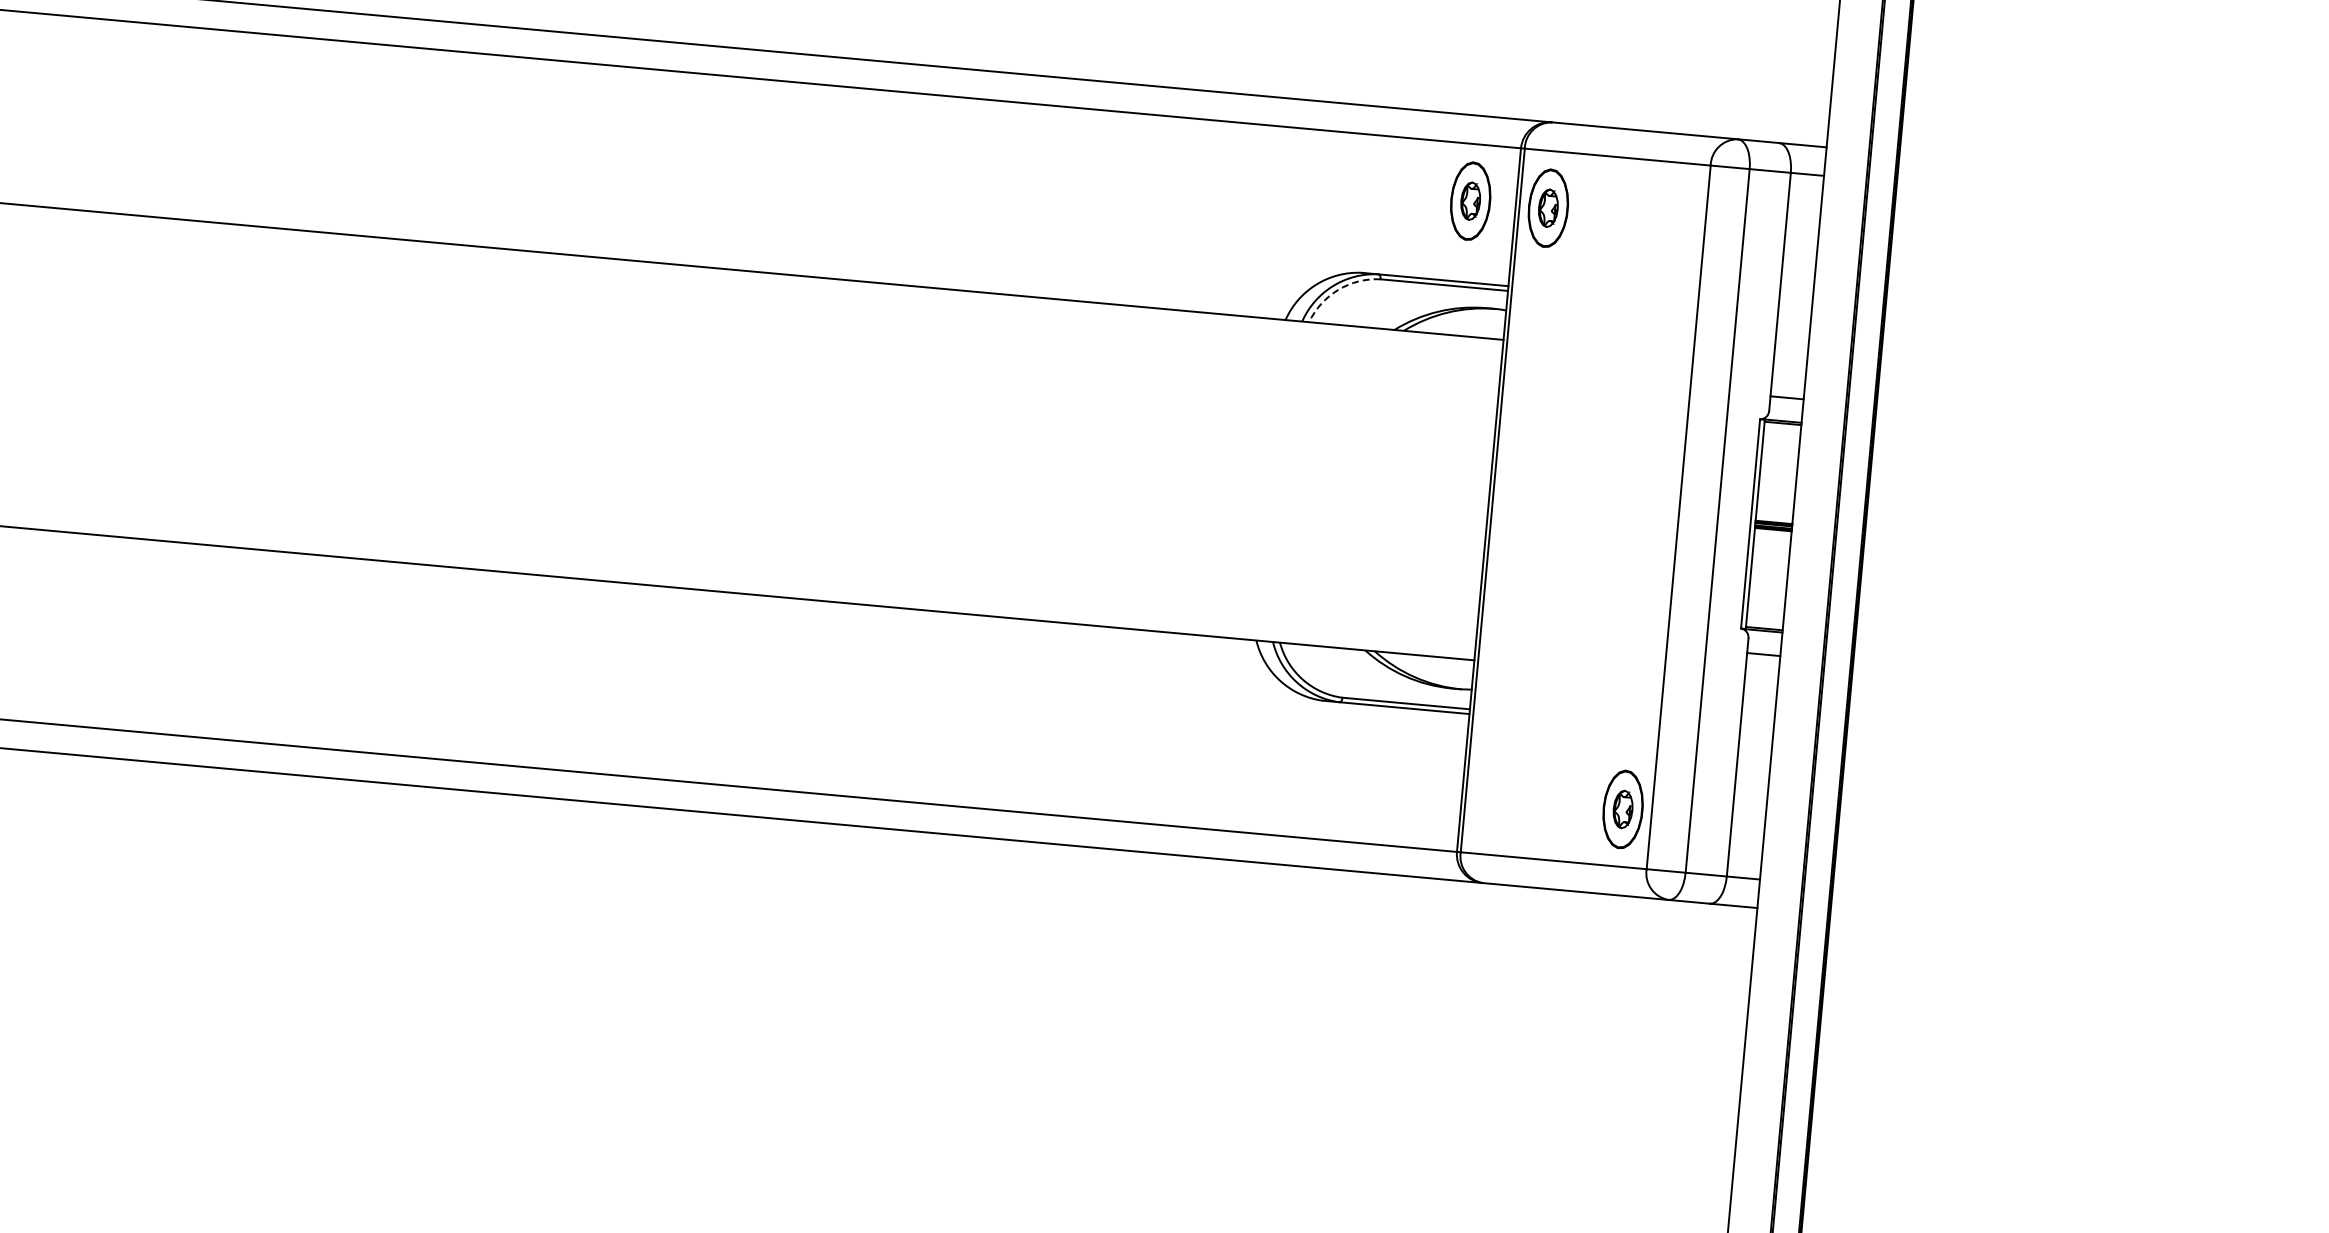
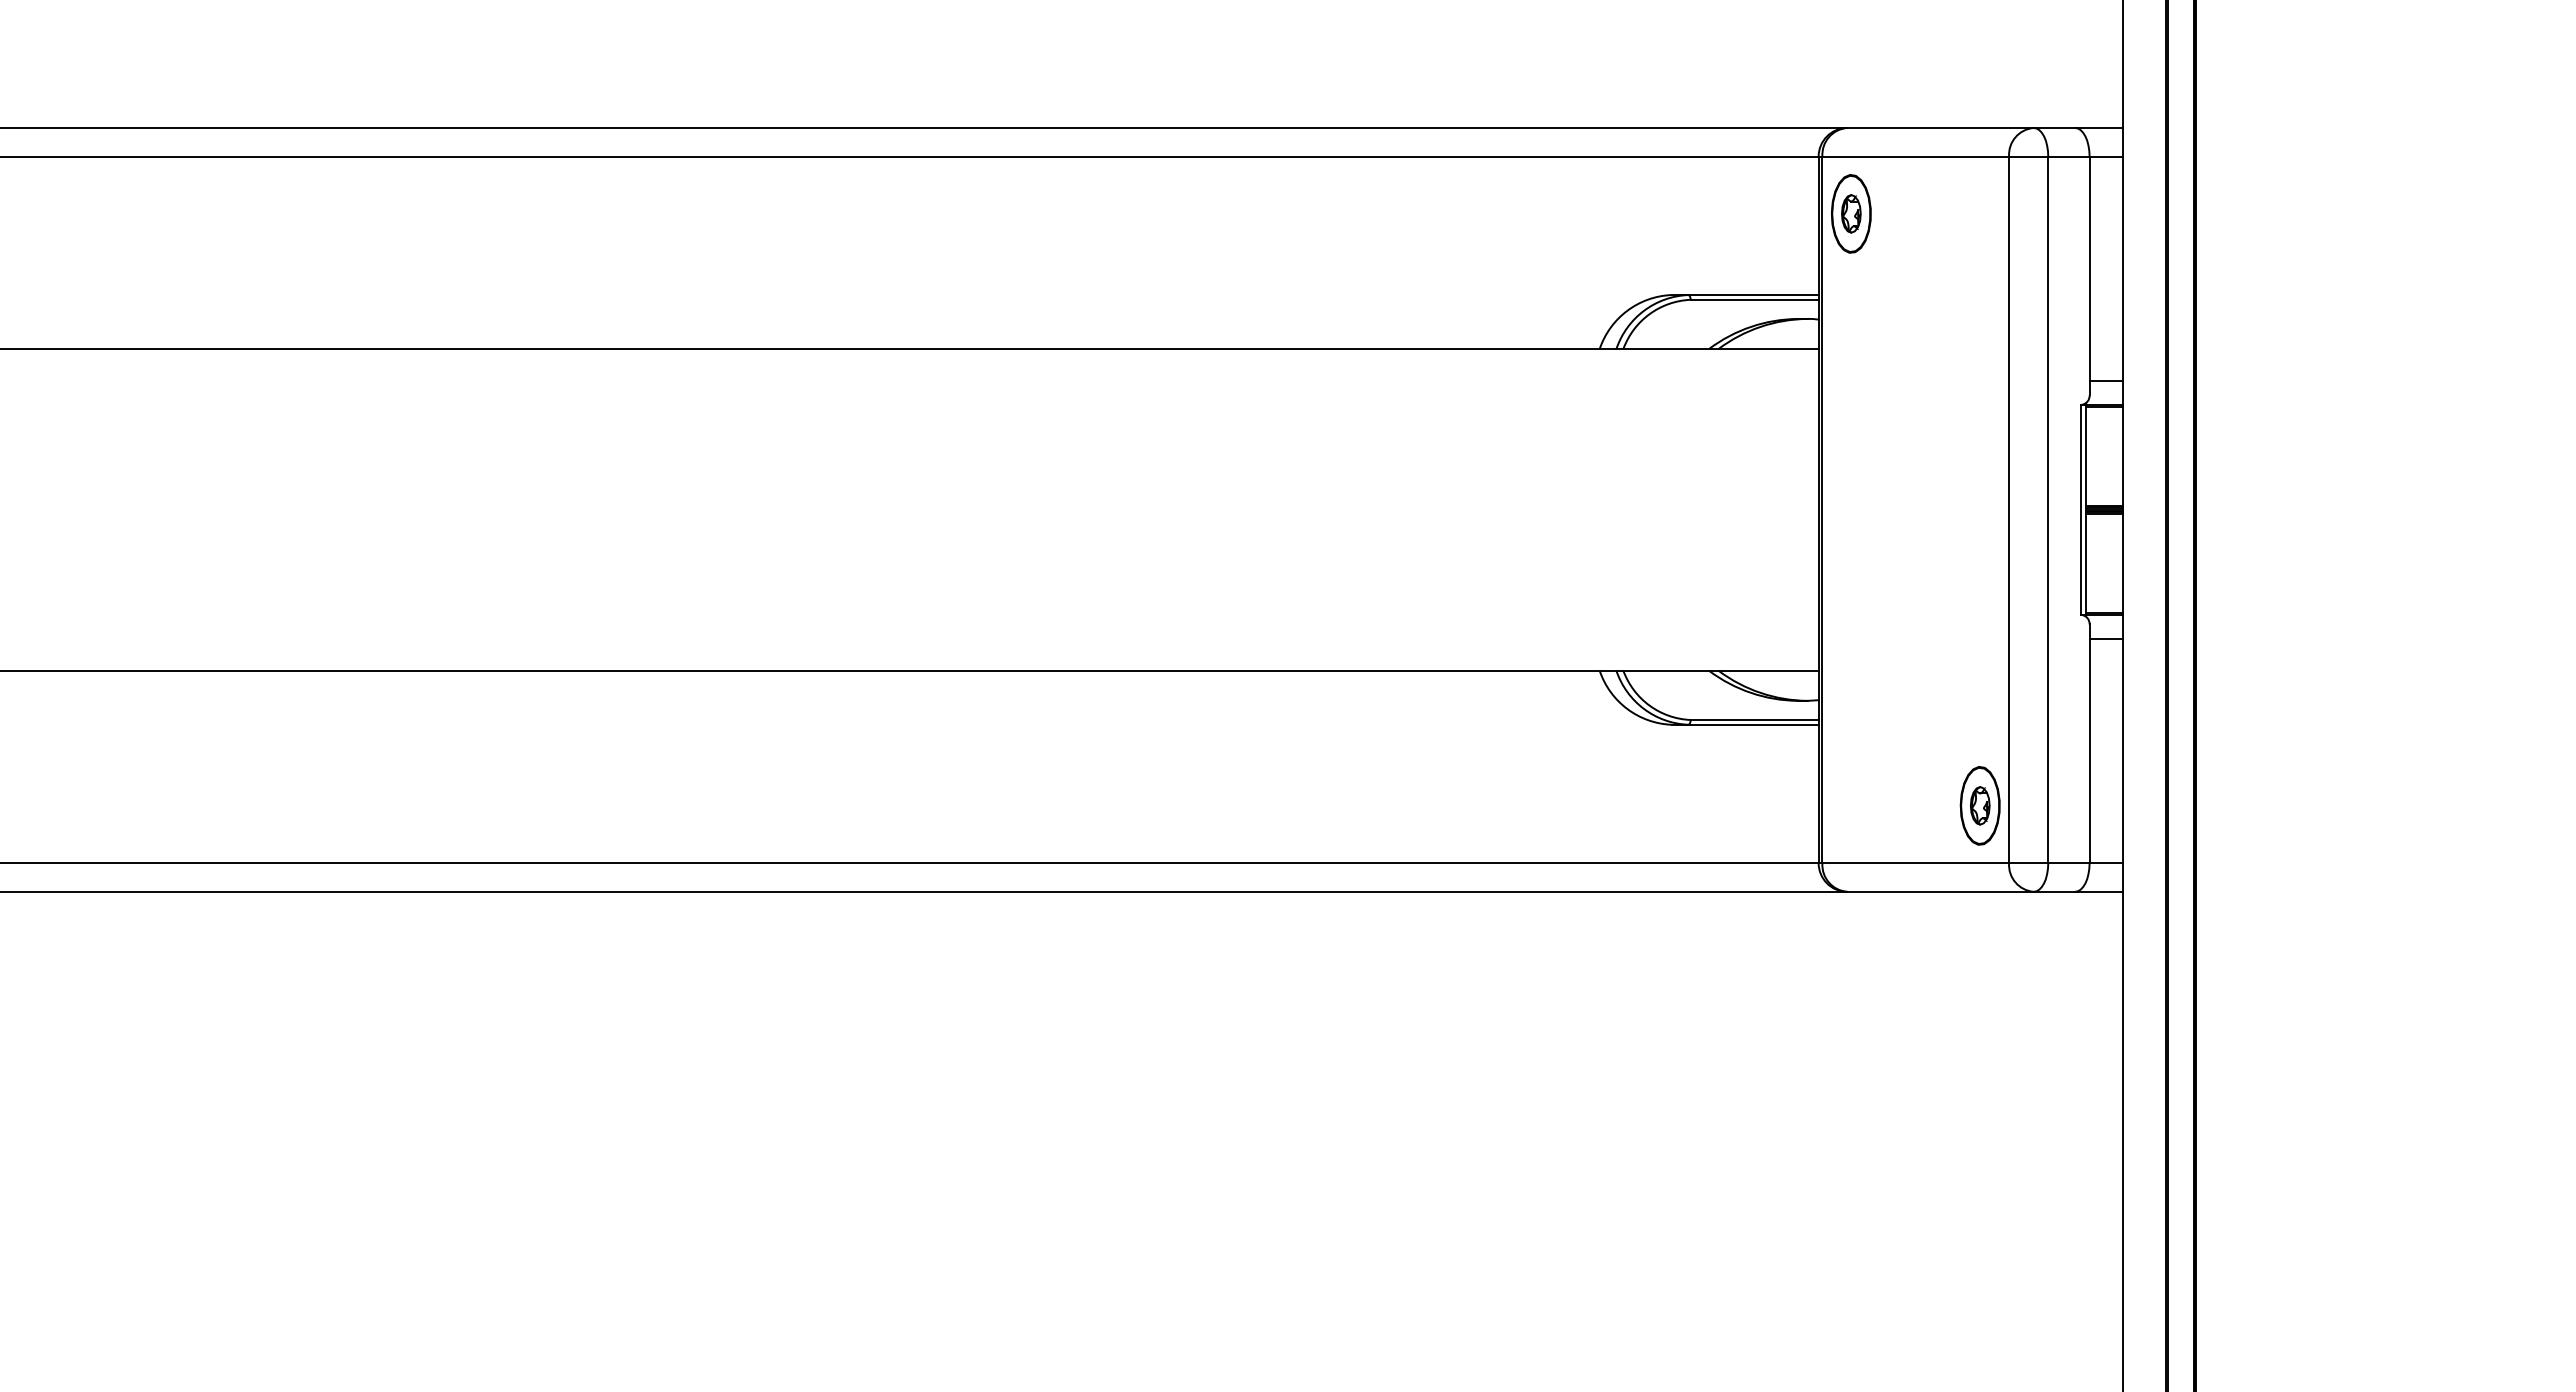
part: (1470, 200) -> (1773, 213), removed
arc: (1338, 290) -> (1649, 314), dashed -> solid

